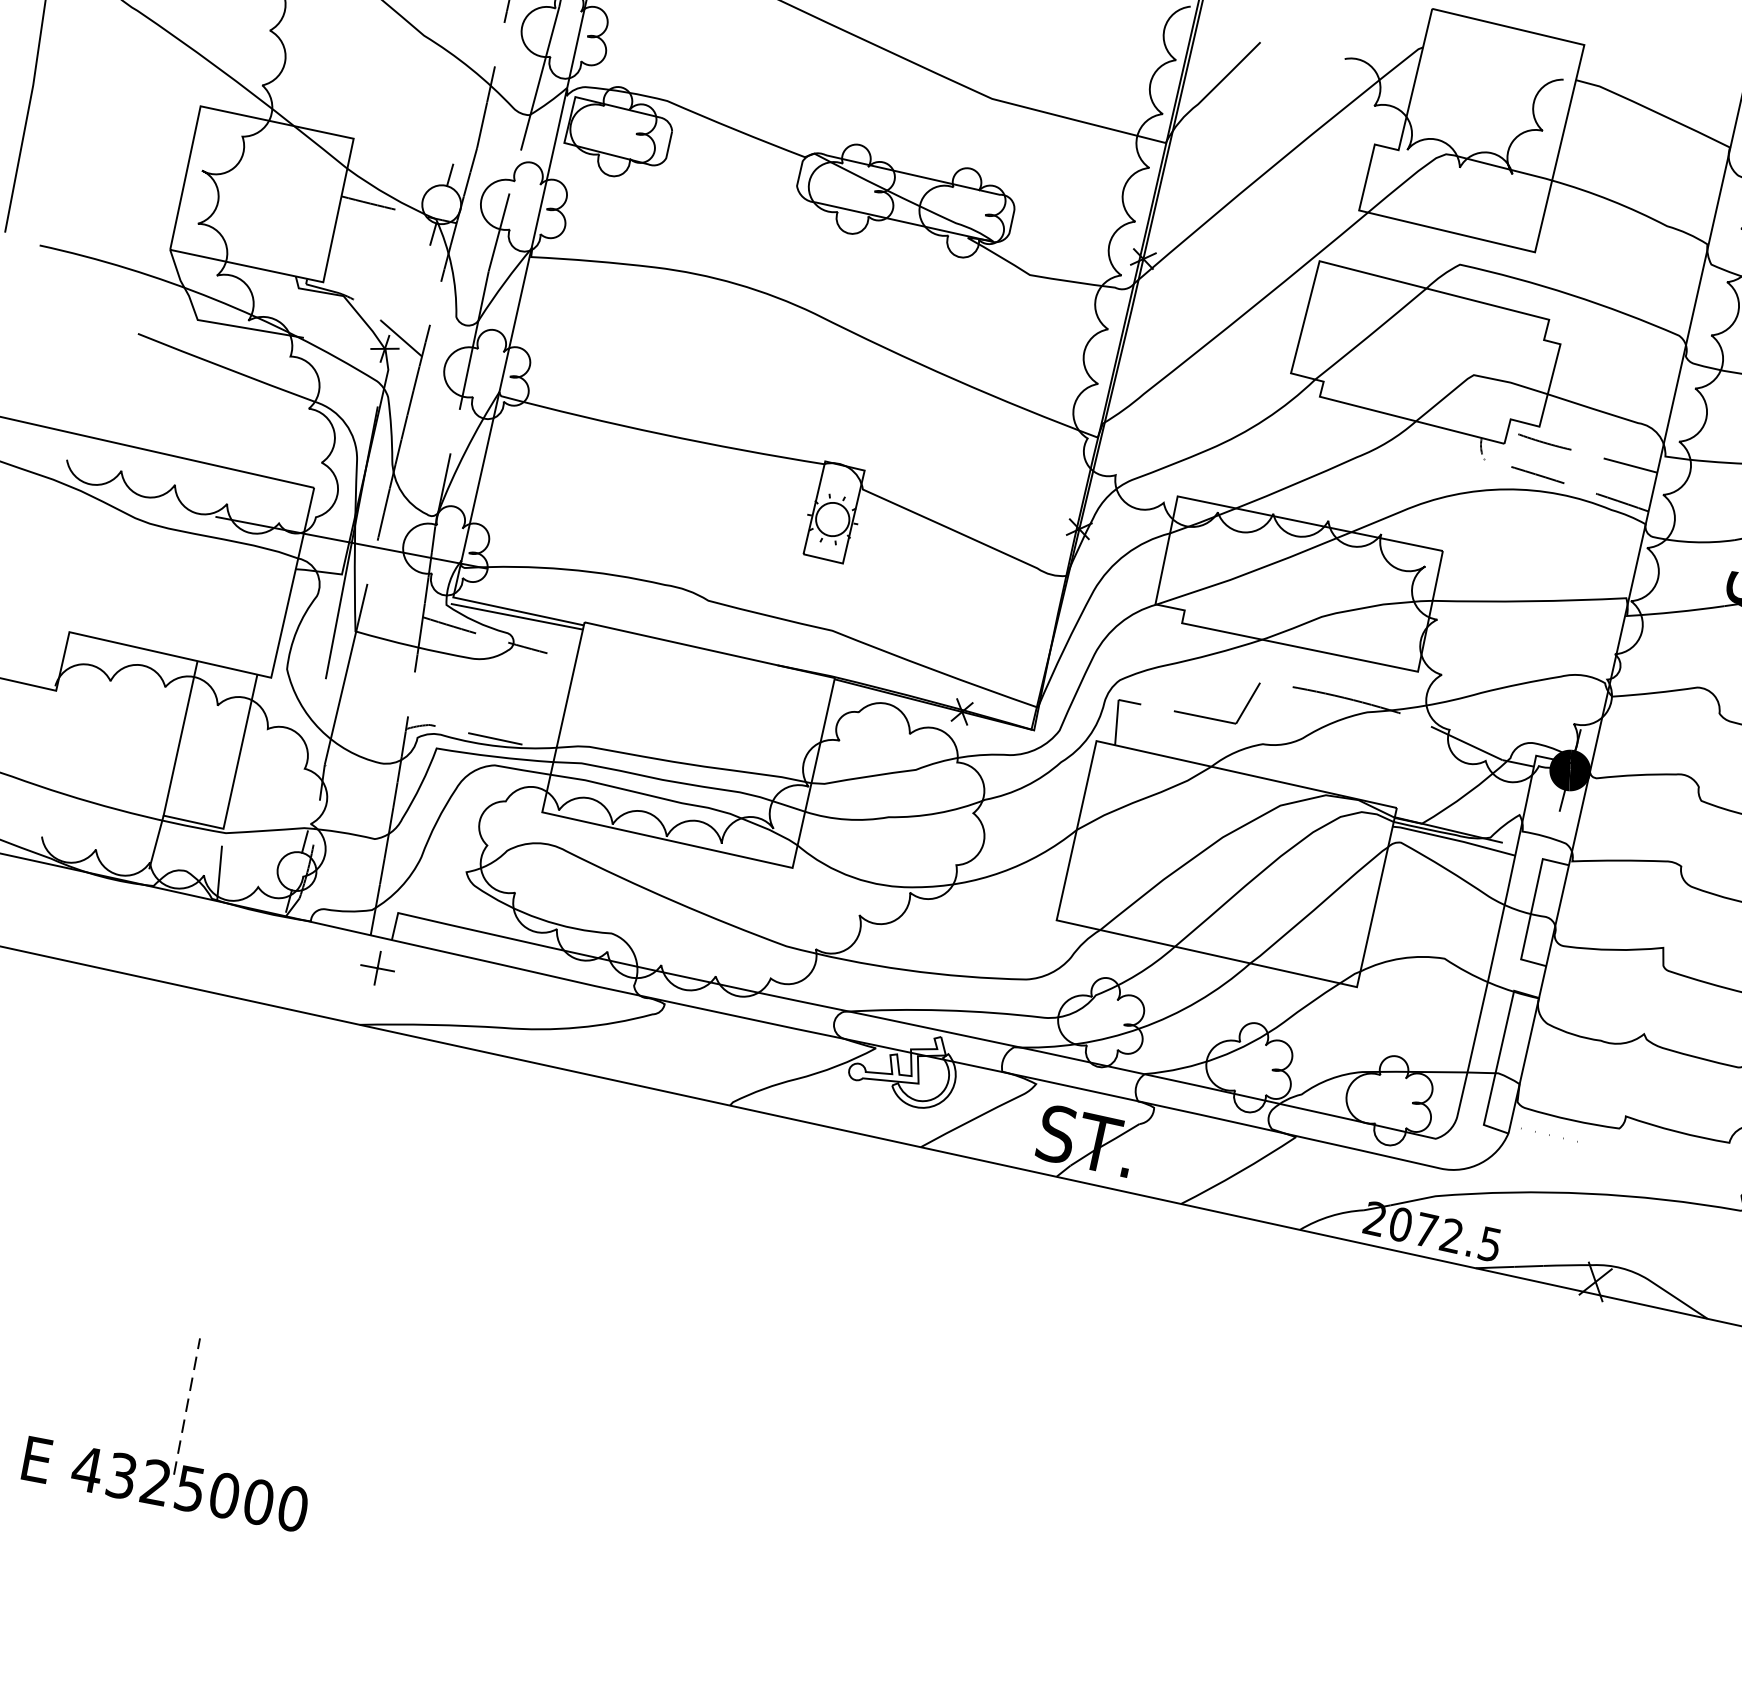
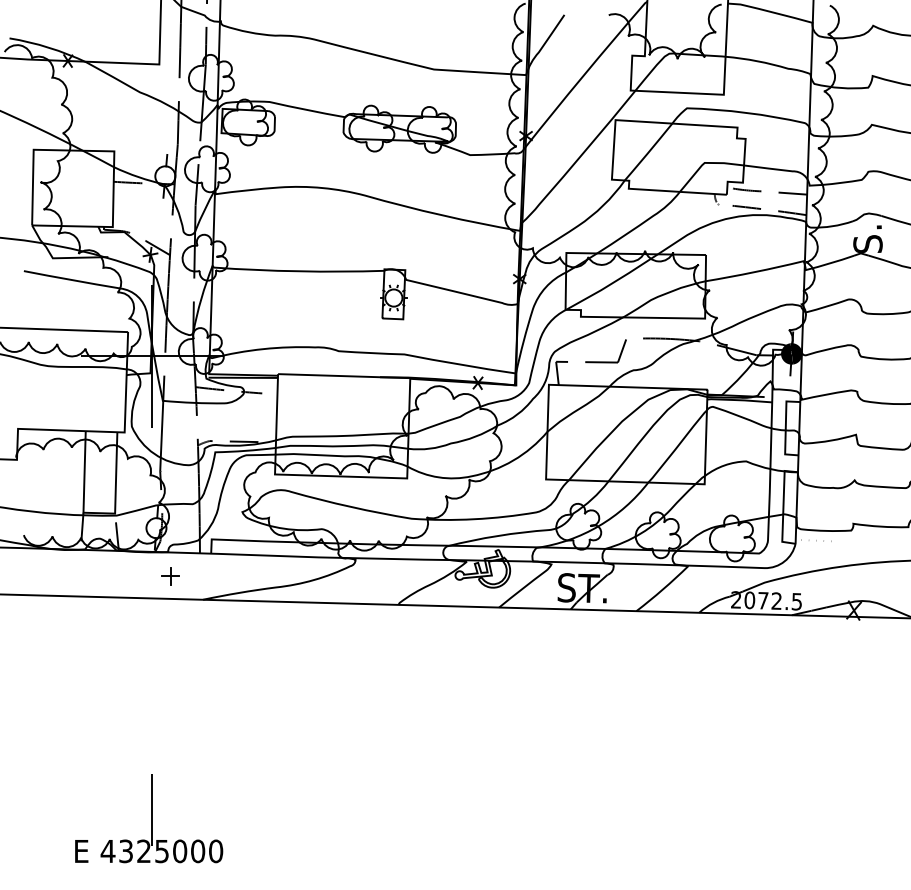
part: (377, 968) -> (170, 576), moved
line: (187, 1405) -> (152, 809), dashed -> solid

